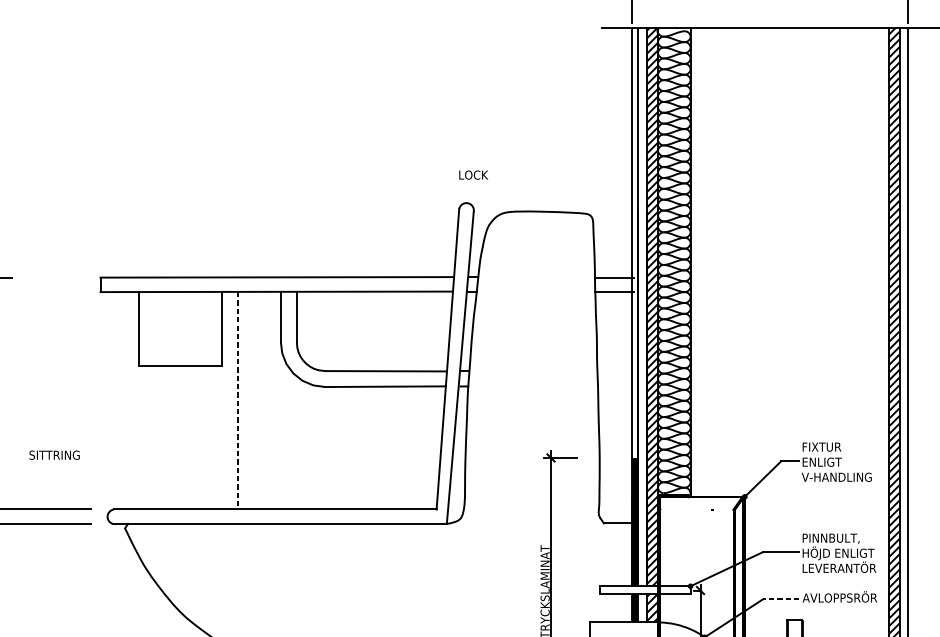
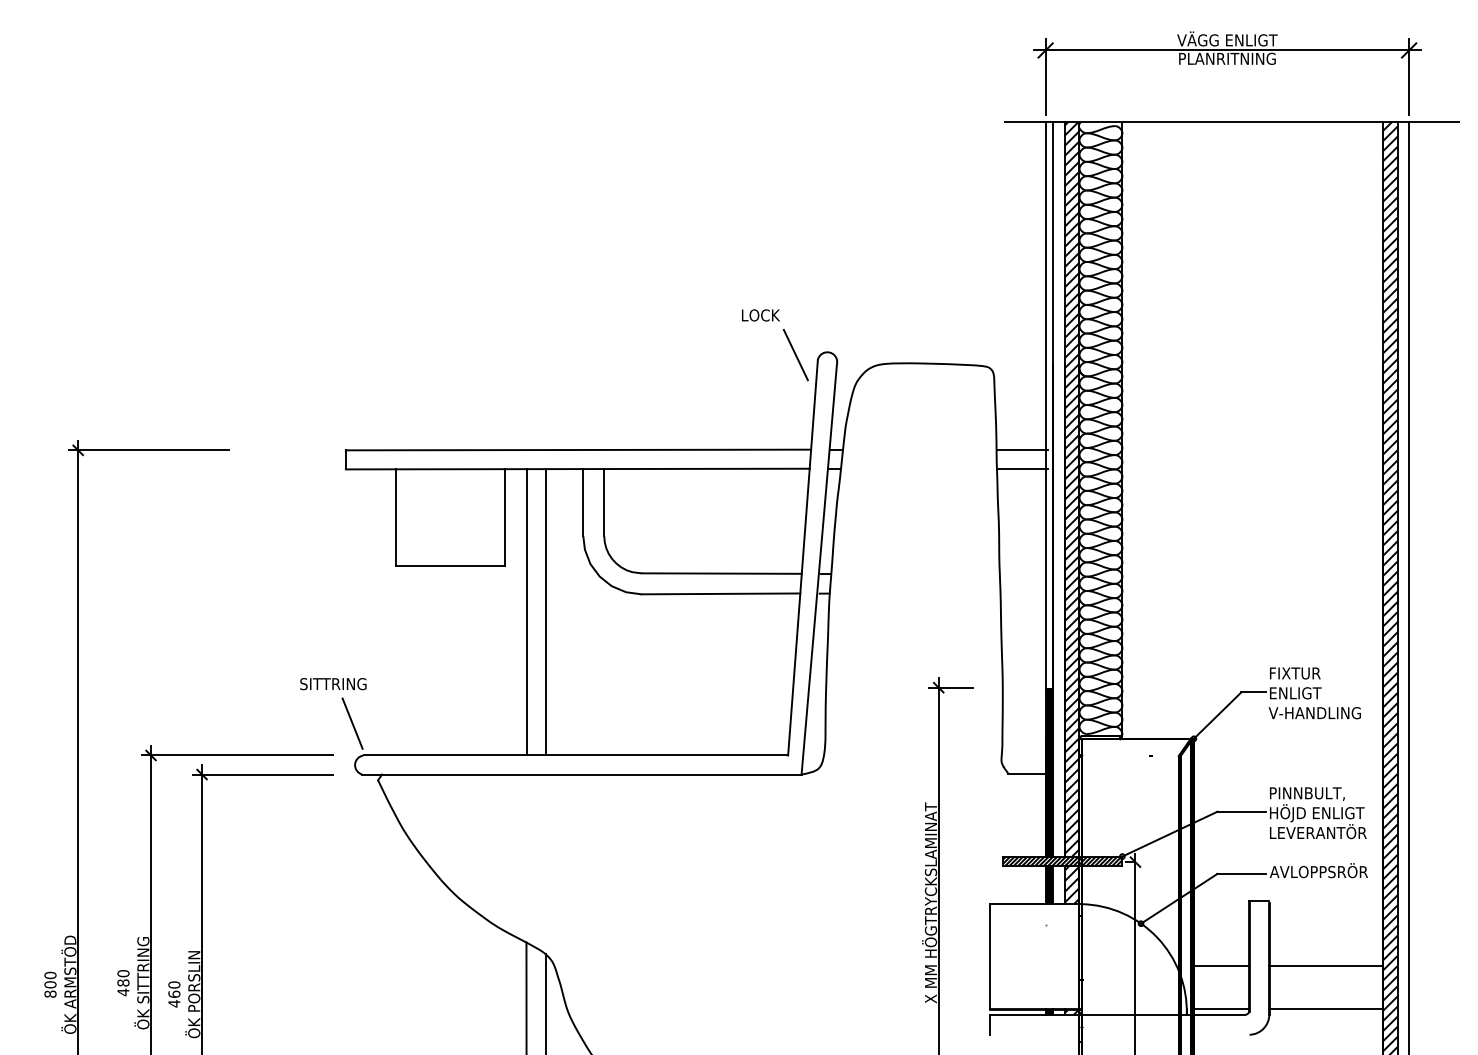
text: (473, 175) -> (760, 315), moved
line: (442, 204) -> (795, 354), added
line: (237, 400) -> (526, 612), dashed -> solid
line: (252, 400) -> (545, 612), added
text: (54, 455) -> (333, 684), moved
line: (105, 485) -> (352, 723), added
hatch: (645, 590) -> (1062, 861), added
line: (781, 599) -> (1241, 873), dashed -> solid

